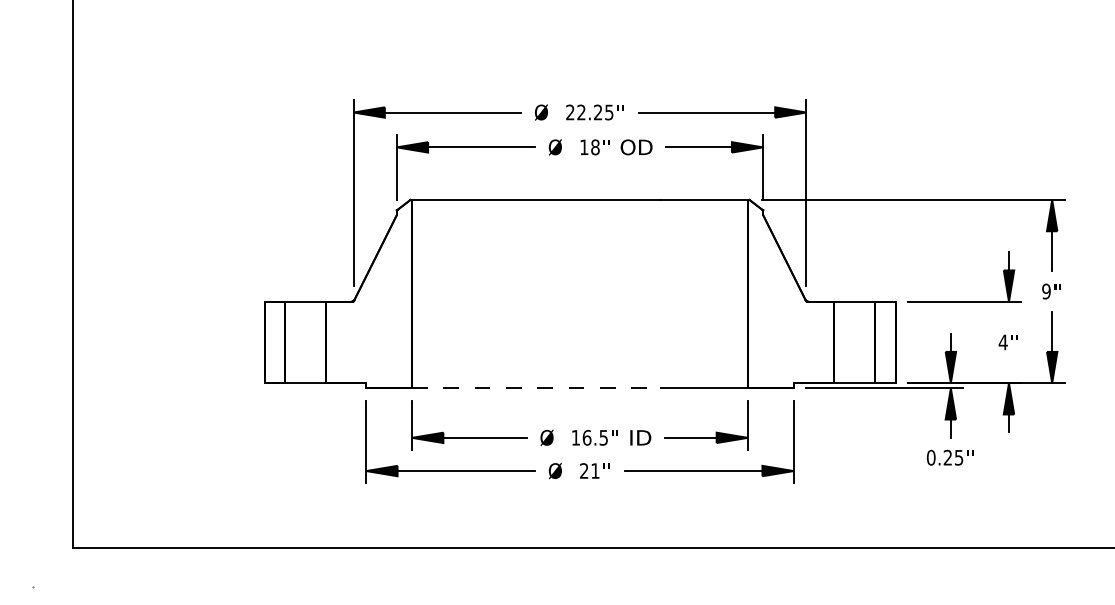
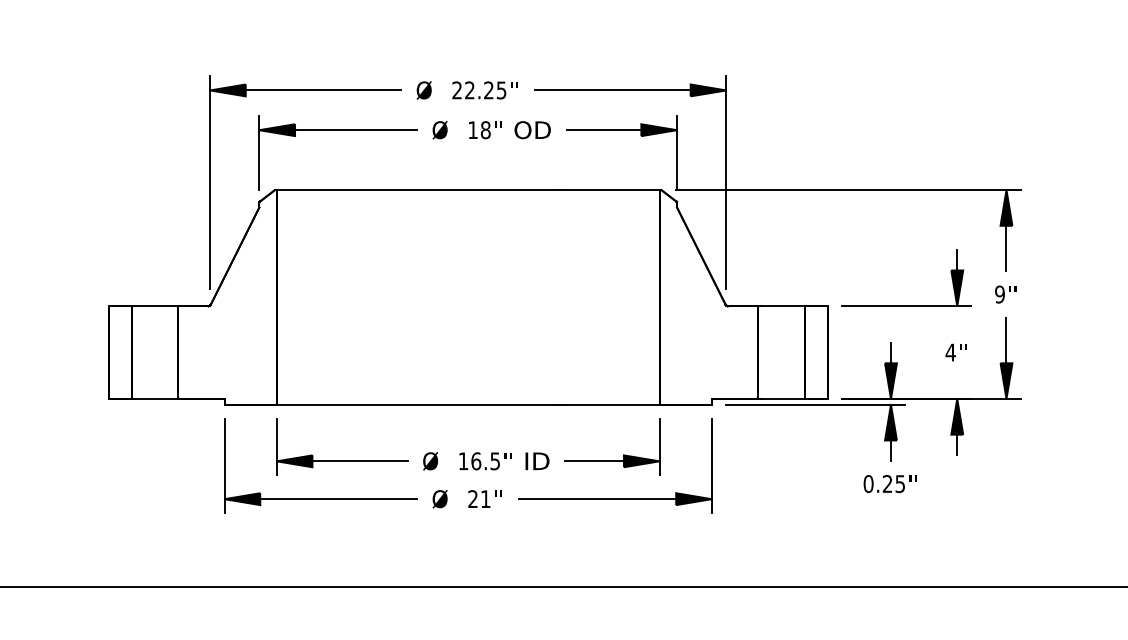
line: (536, 388) -> (418, 405), dashed -> solid

